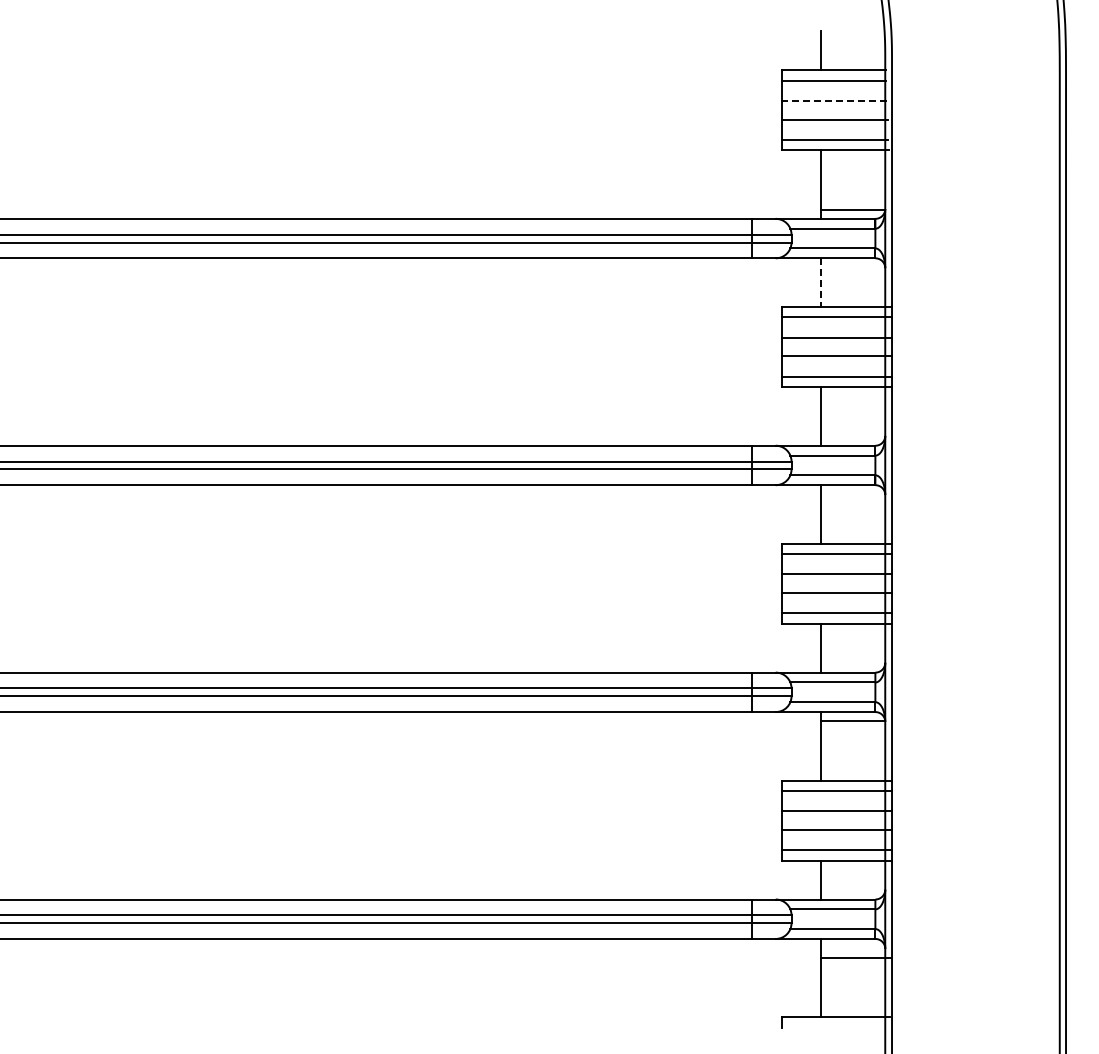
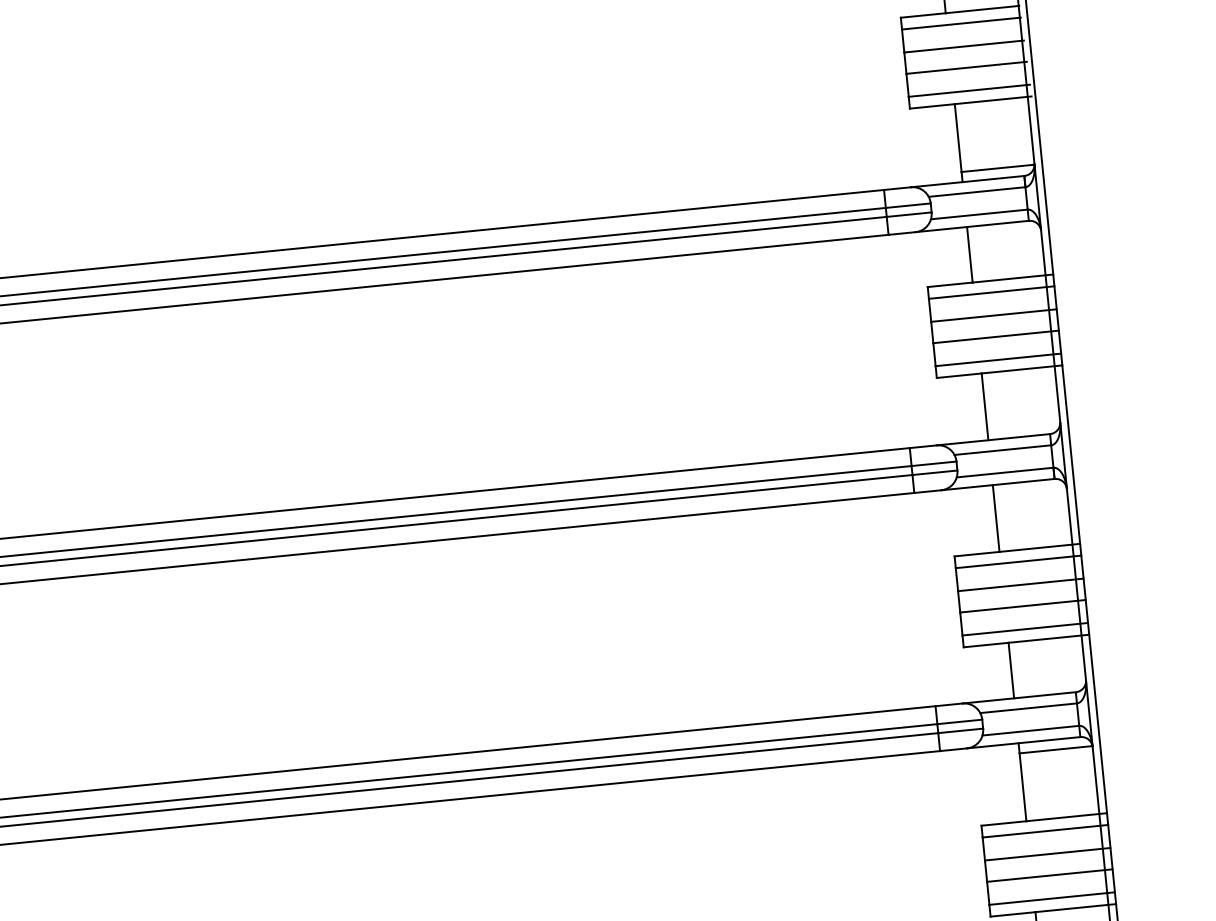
line: (834, 100) -> (964, 45), dashed -> solid
line: (821, 283) -> (970, 255), dashed -> solid

